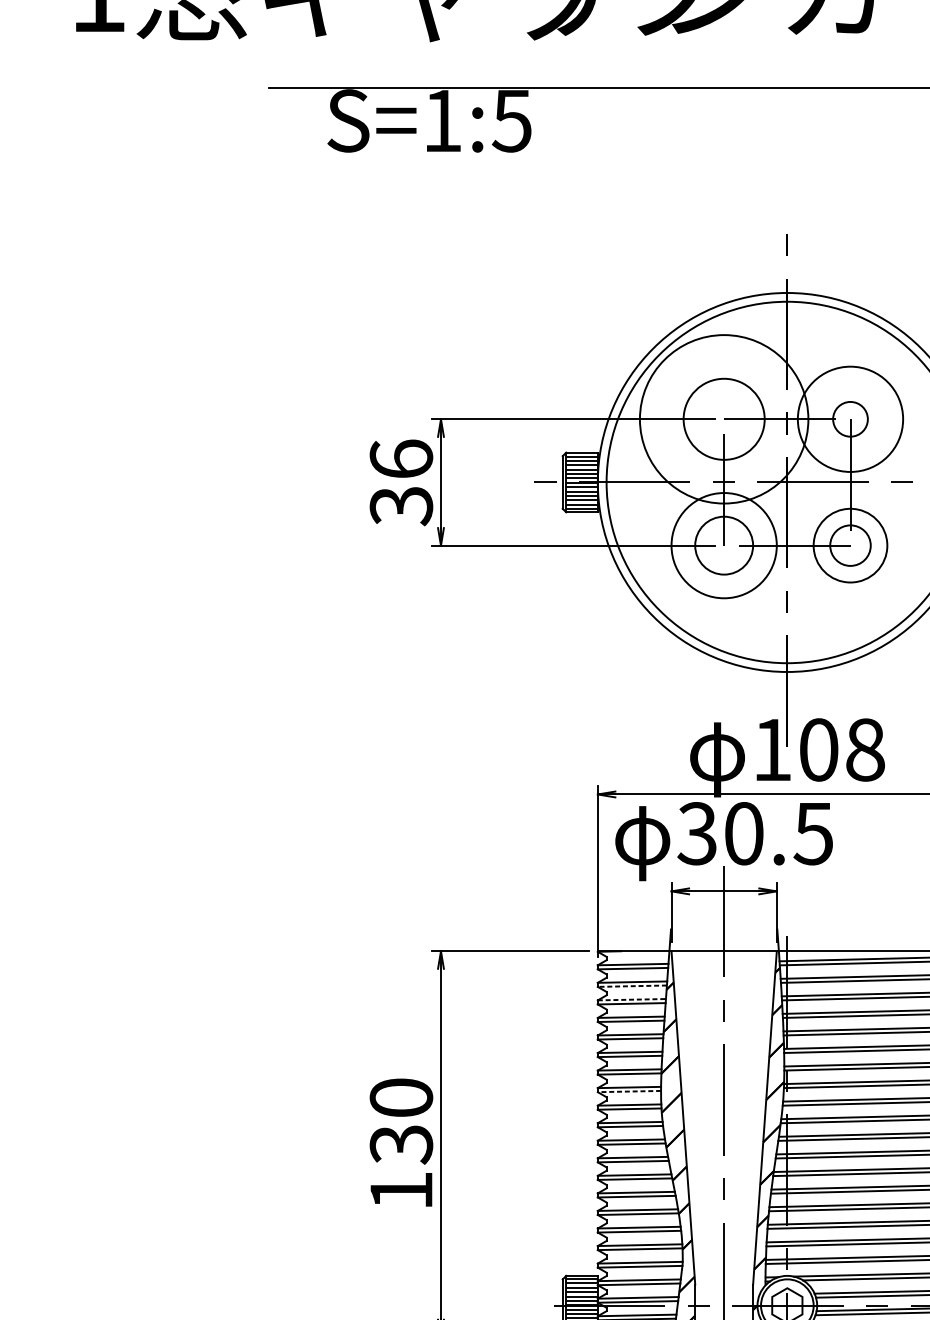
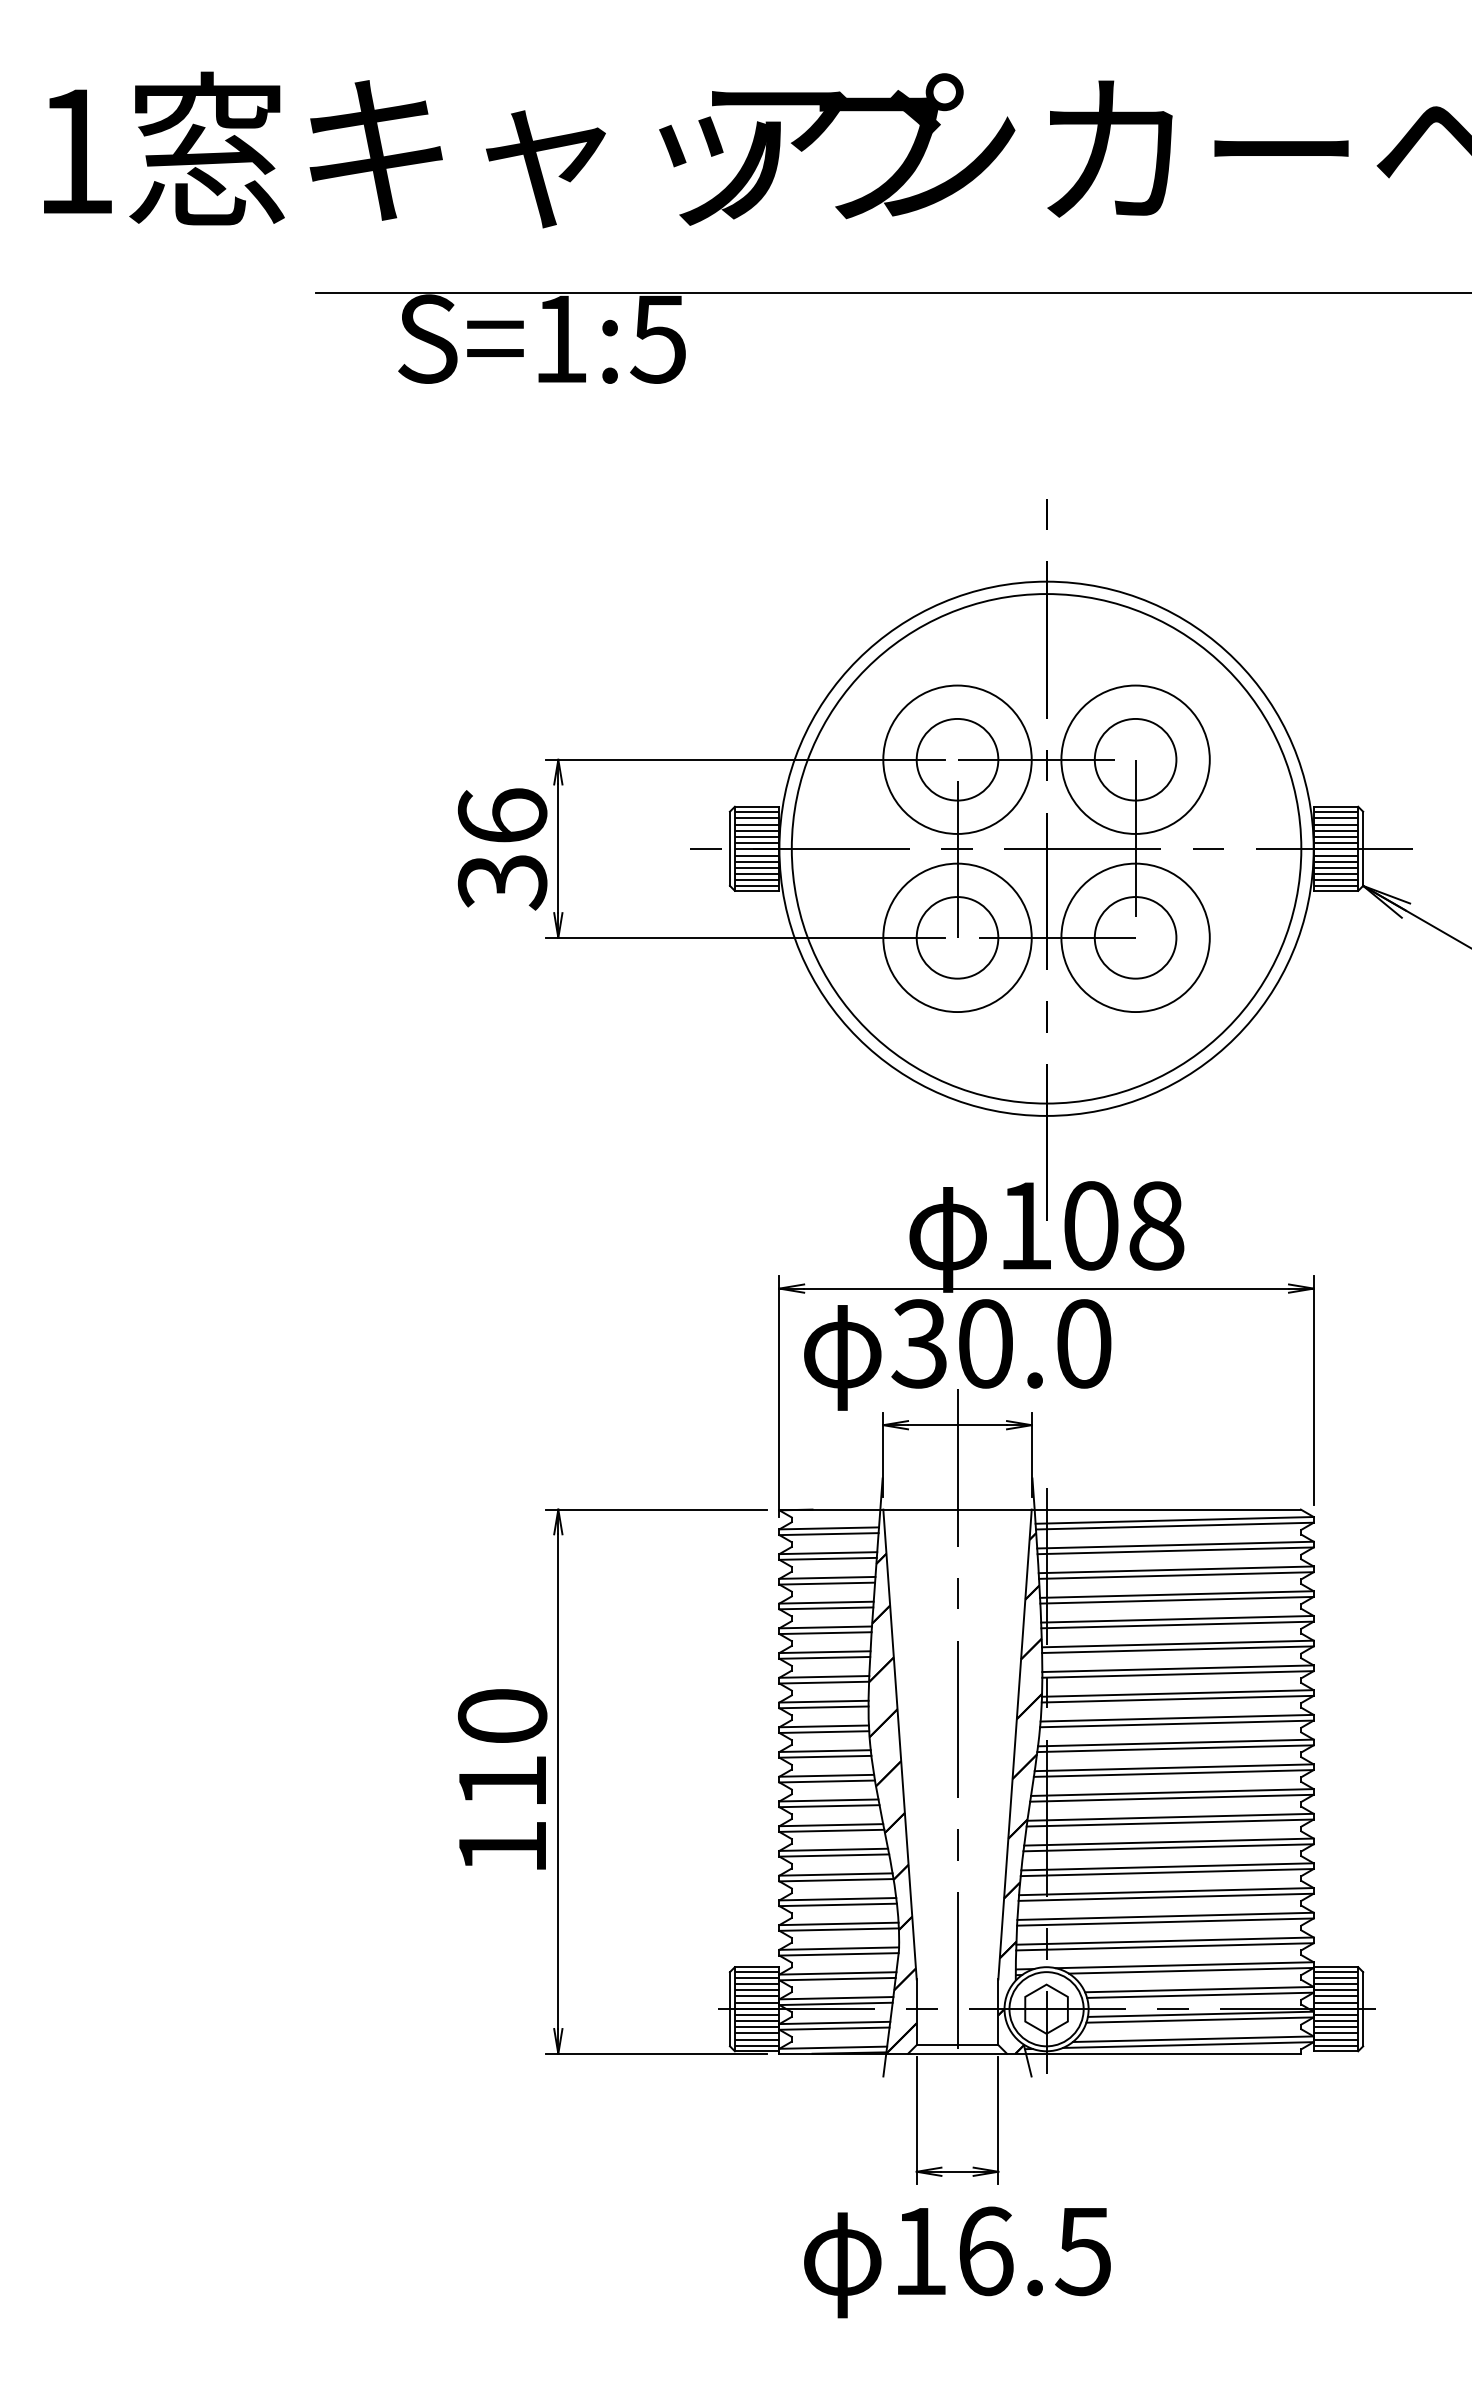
circle: (724, 419) -> (957, 759), size x0.62
circle: (724, 419) -> (957, 759), size x0.71
circle: (850, 419) -> (1135, 759), size x1.67
circle: (850, 545) -> (1135, 937), size x1.43
circle: (850, 545) -> (1135, 937), size x1.43
text: (813, 833) -> (1083, 1343), 30.5 -> 30.0
line: (632, 985) -> (828, 1558), dashed -> solid
line: (631, 999) -> (827, 1577), dashed -> solid
line: (629, 1091) -> (823, 1707), dashed -> solid
text: (401, 1144) -> (502, 1782), 130 -> 110

